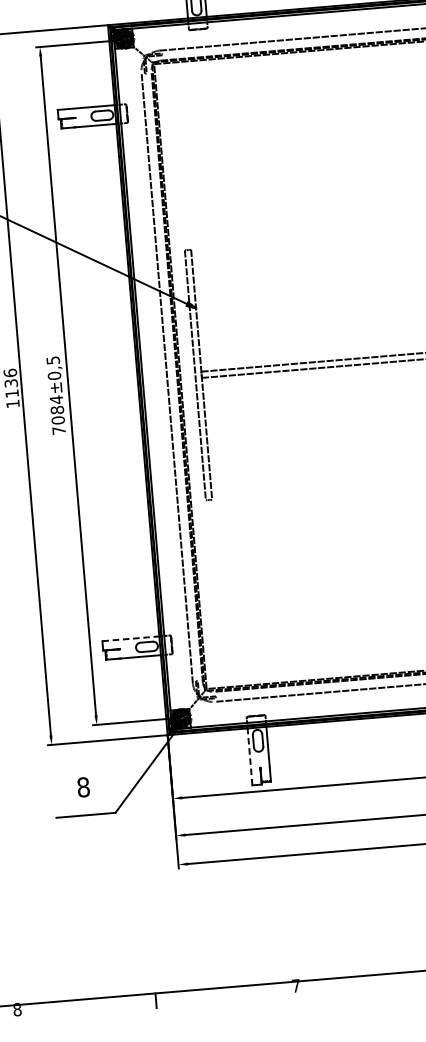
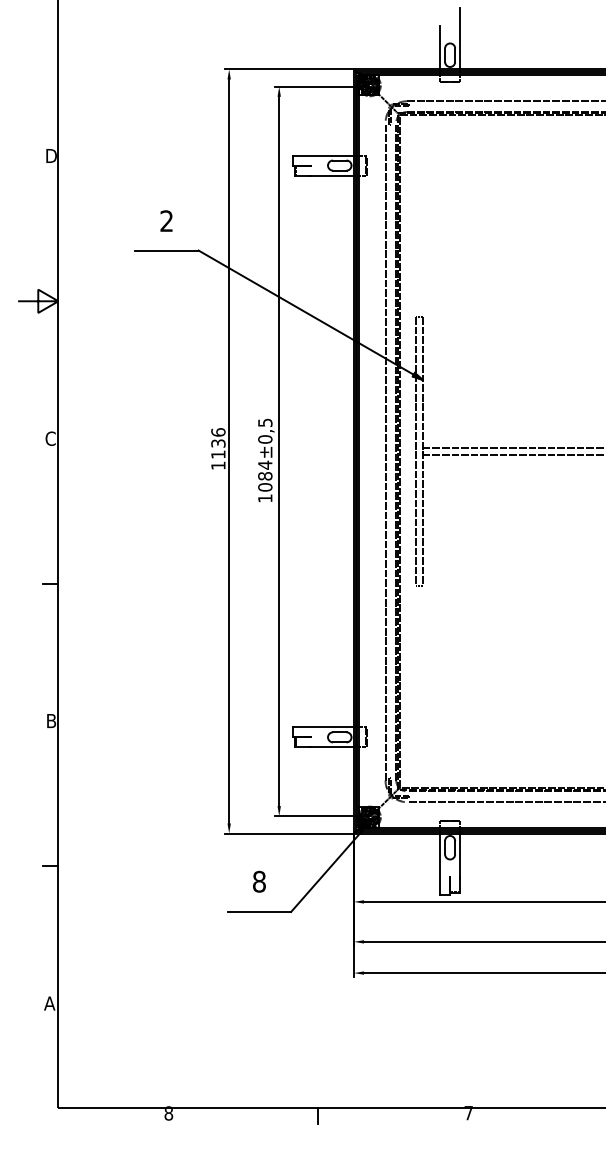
text: (59, 430) -> (265, 498), 7084 -> 1084
line: (131, 639) -> (323, 727), dashed -> solid
line: (250, 757) -> (440, 864), dashed -> solid

